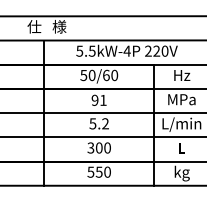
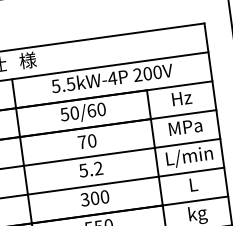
text: (156, 50) -> (147, 72), 220V -> 200V
text: (98, 99) -> (86, 140), 91 -> 70

